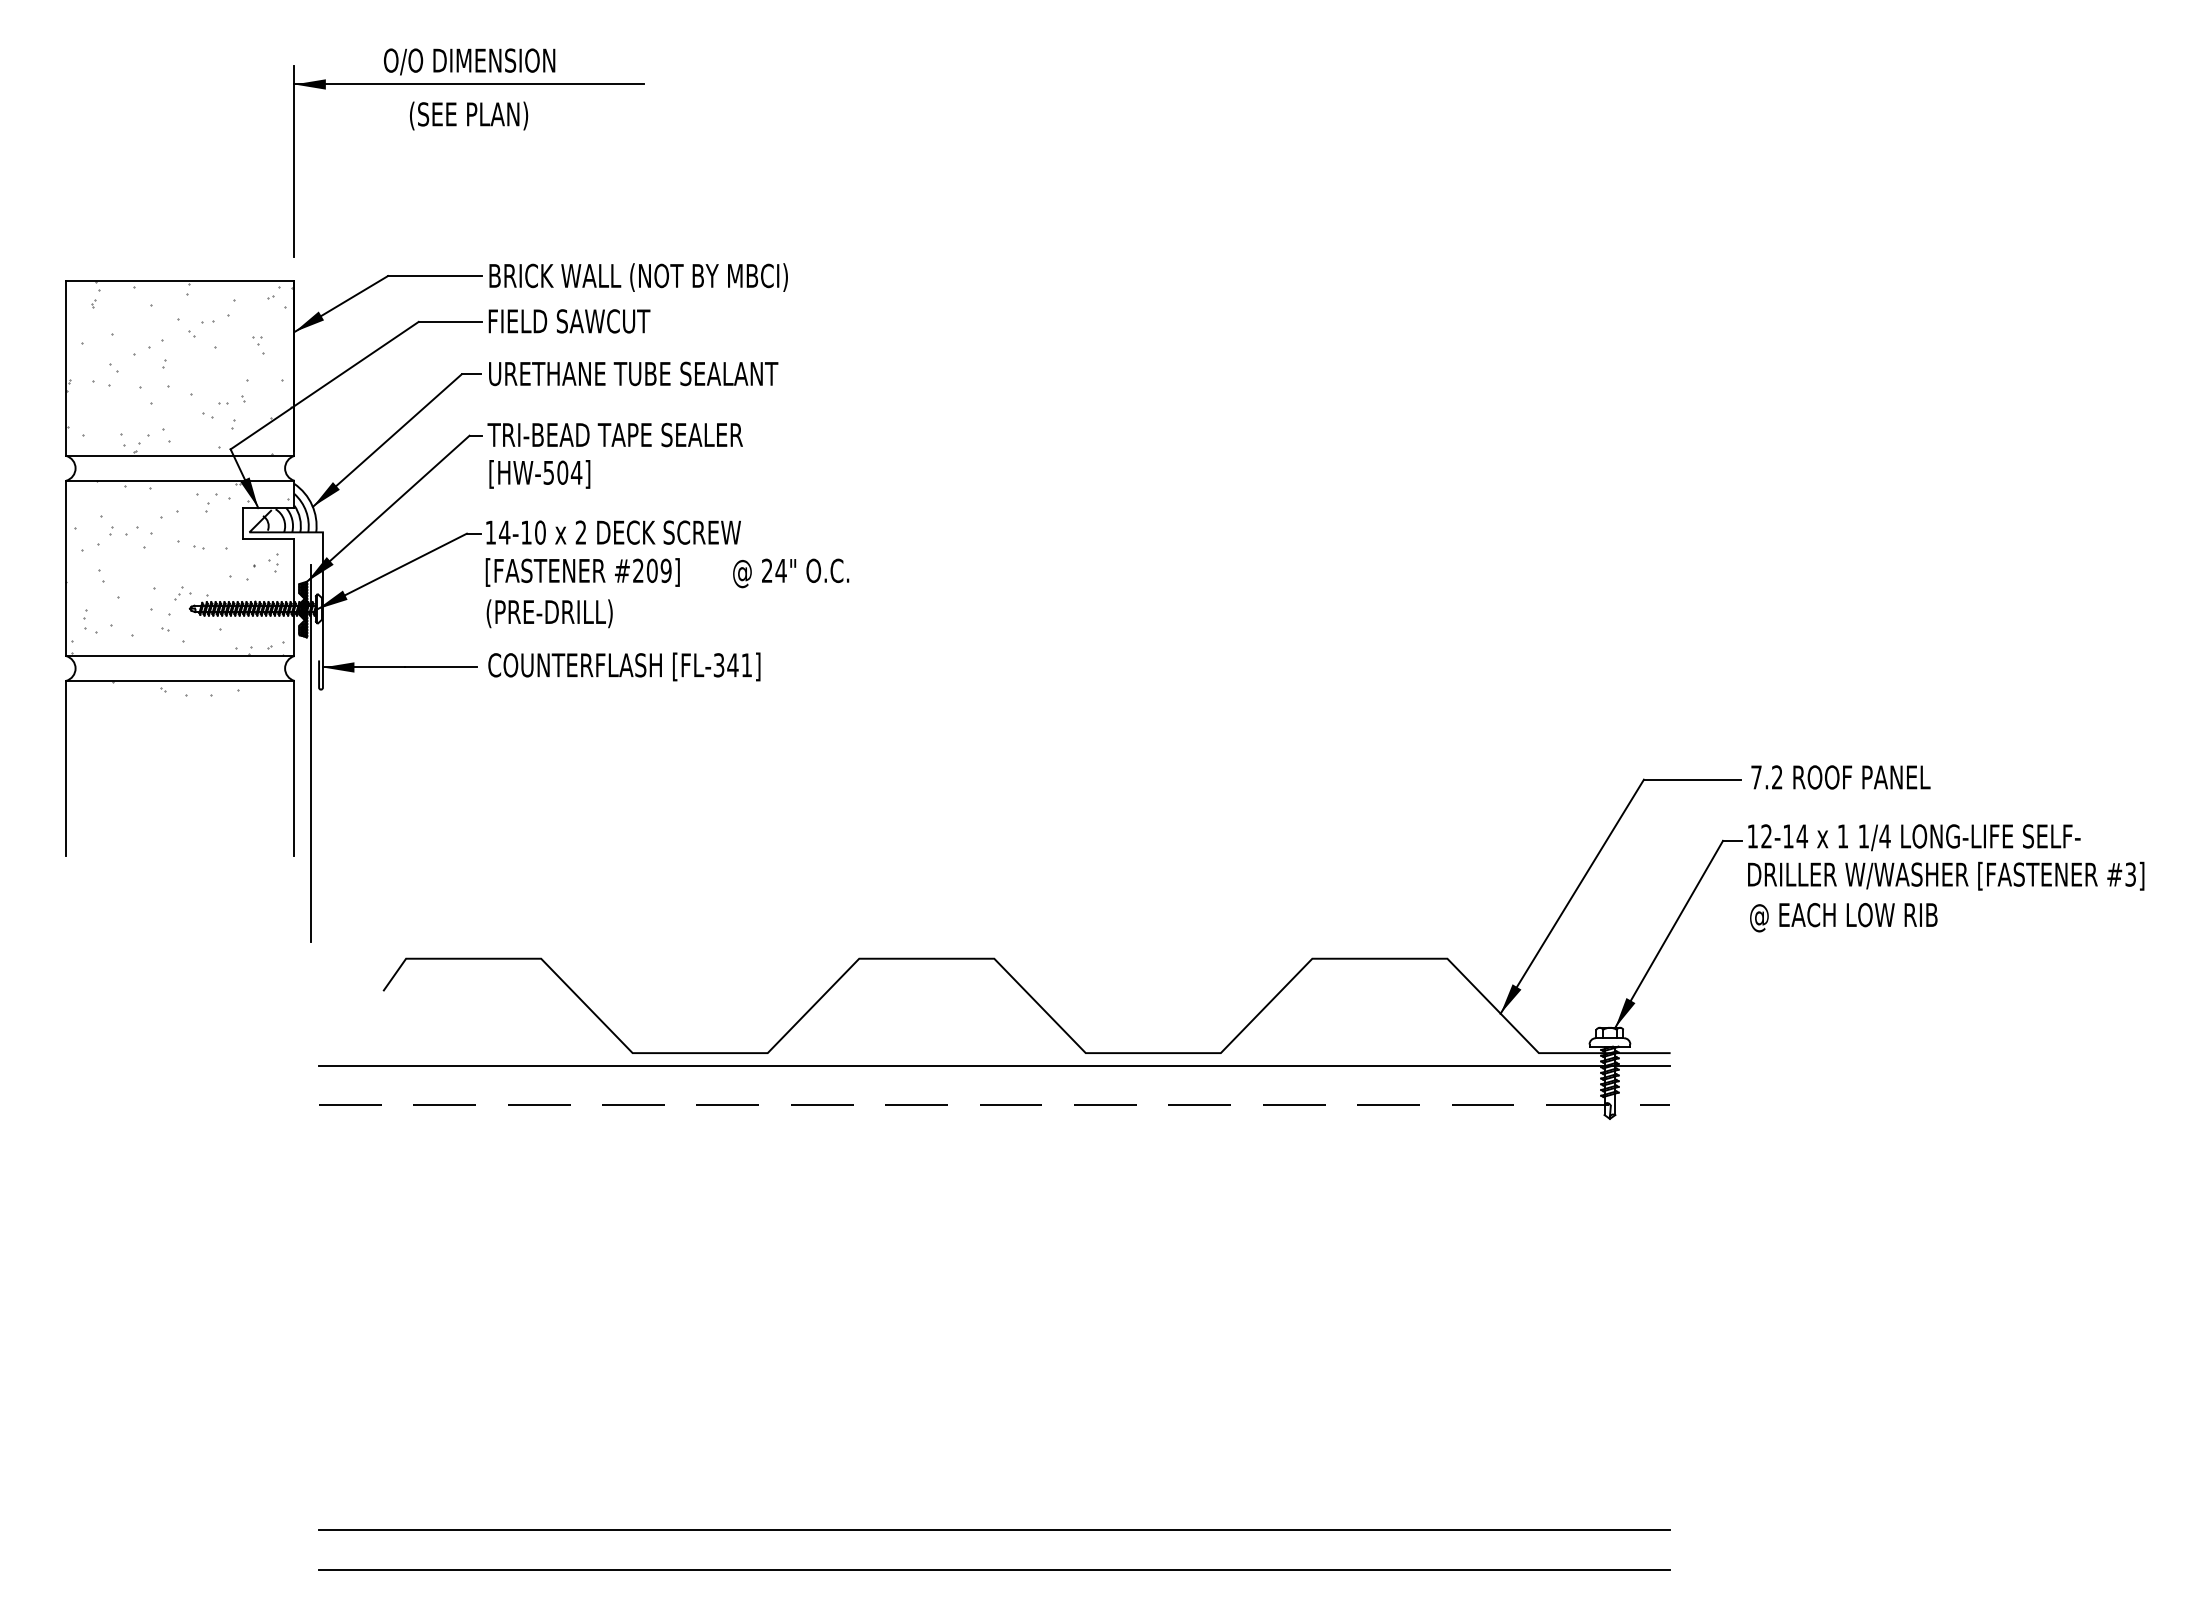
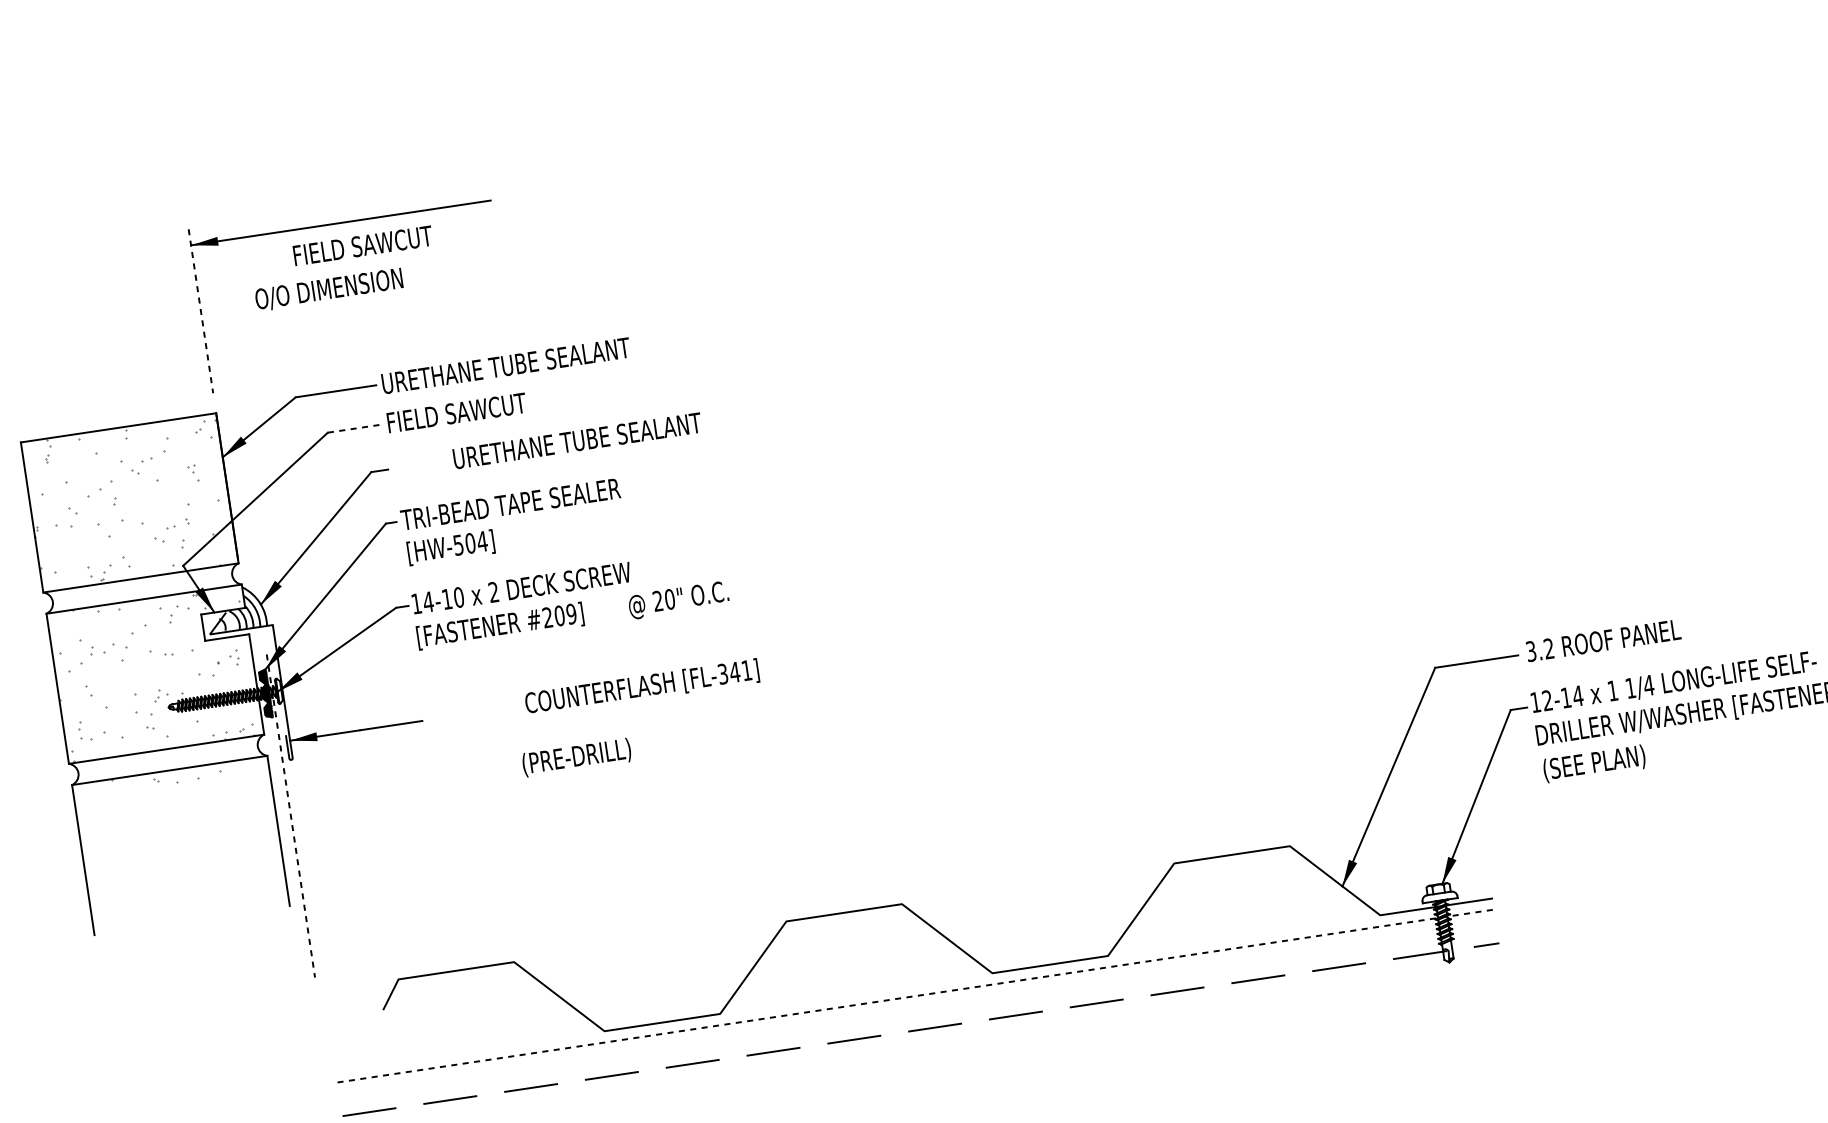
text: (469, 61) -> (329, 289), moved
text: (490, 115) -> (362, 246), (SEE PLAN) -> FIELD SAWCUT
line: (294, 161) -> (201, 311), solid -> dashed
text: (638, 277) -> (510, 366), BRICK WALL (NOT BY MBCI) -> URETHANE TUBE SEALANT
line: (450, 321) -> (355, 428), solid -> dashed
text: (633, 373) -> (577, 440), moved
text: (780, 570) -> (669, 599), 24" -> 20"
text: (549, 613) -> (576, 757), moved
text: (624, 666) -> (642, 687), moved
line: (311, 753) -> (291, 815), solid -> dashed
text: (1756, 777) -> (1531, 651), 7.2 -> 3.2
text: (1843, 917) -> (1623, 760), @ EACH LOW RIB -> (SEE PLAN)
line: (994, 1066) -> (915, 996), solid -> dashed

